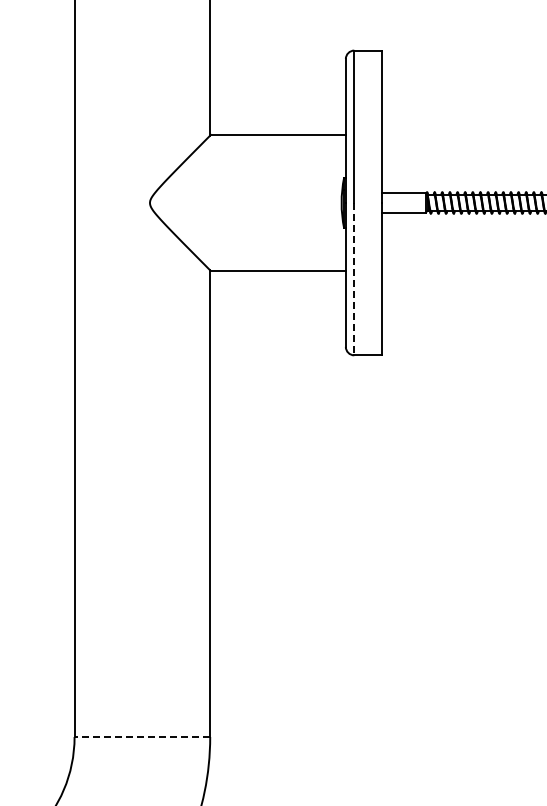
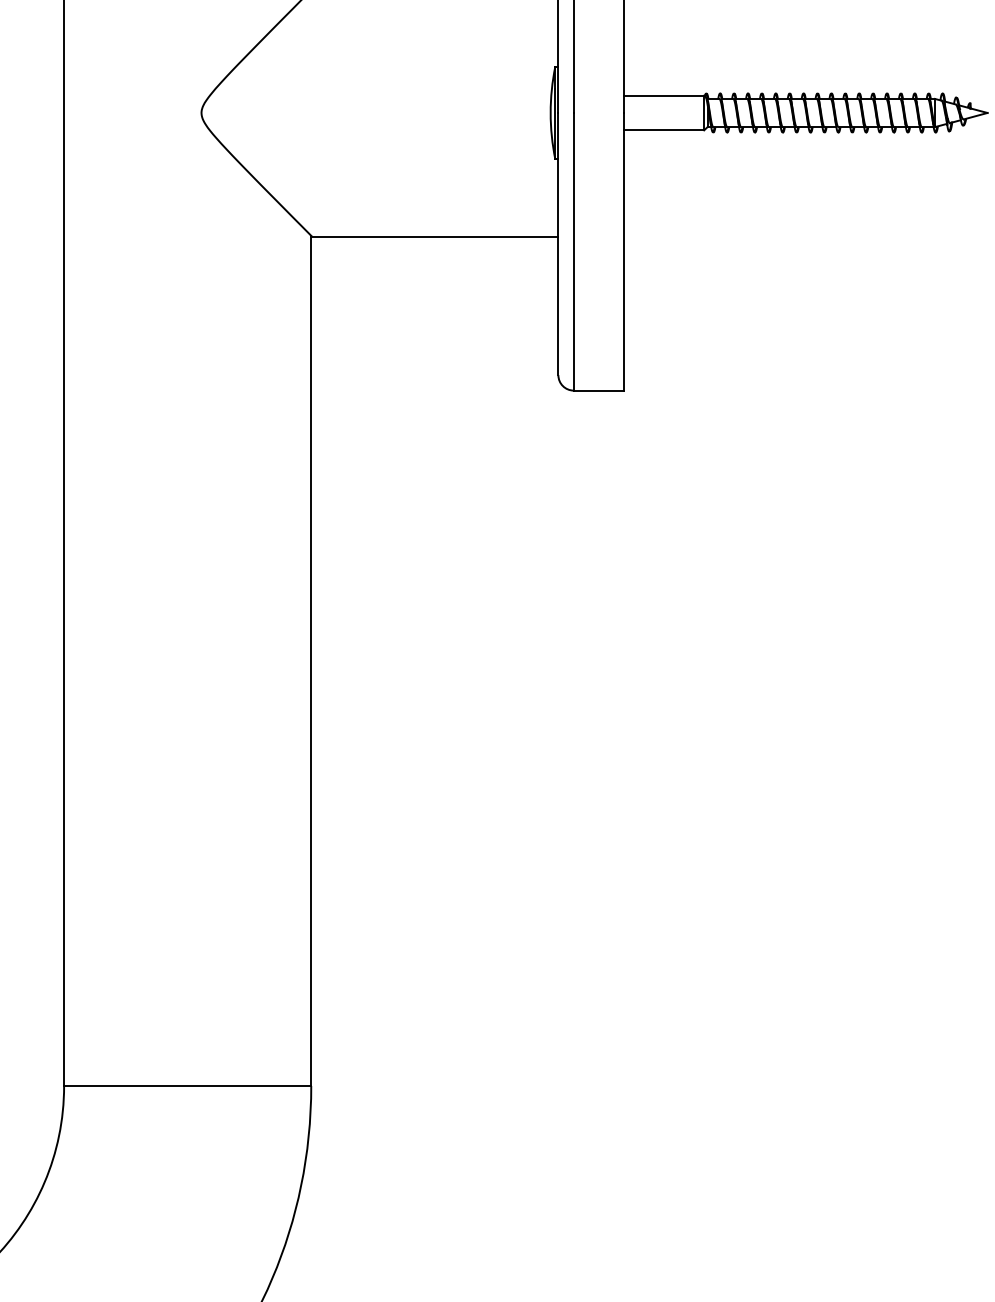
line: (354, 279) -> (574, 252), dashed -> solid
line: (142, 737) -> (187, 1086), dashed -> solid

